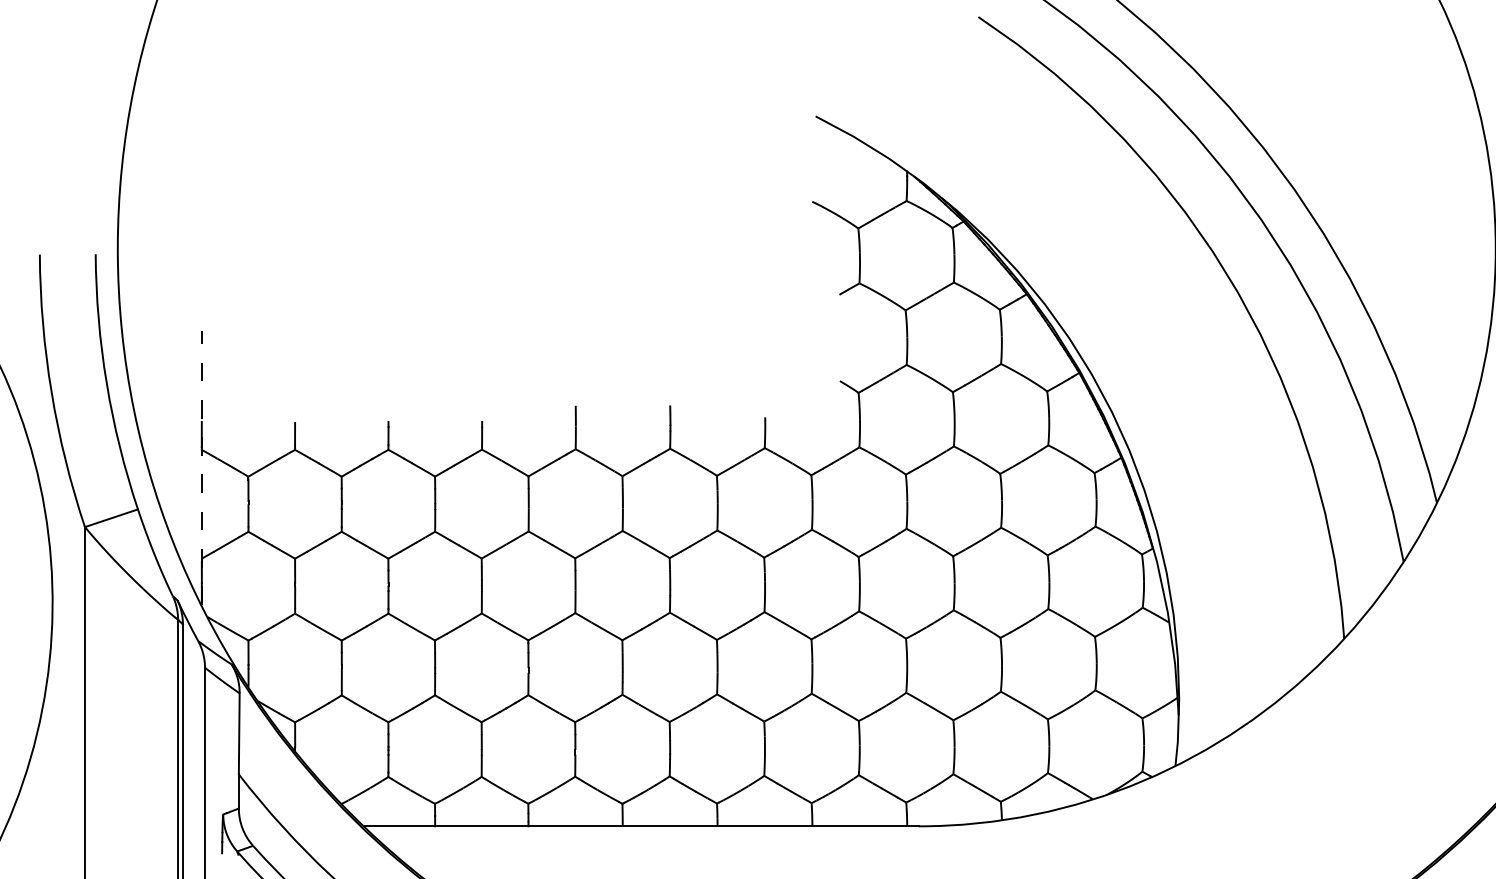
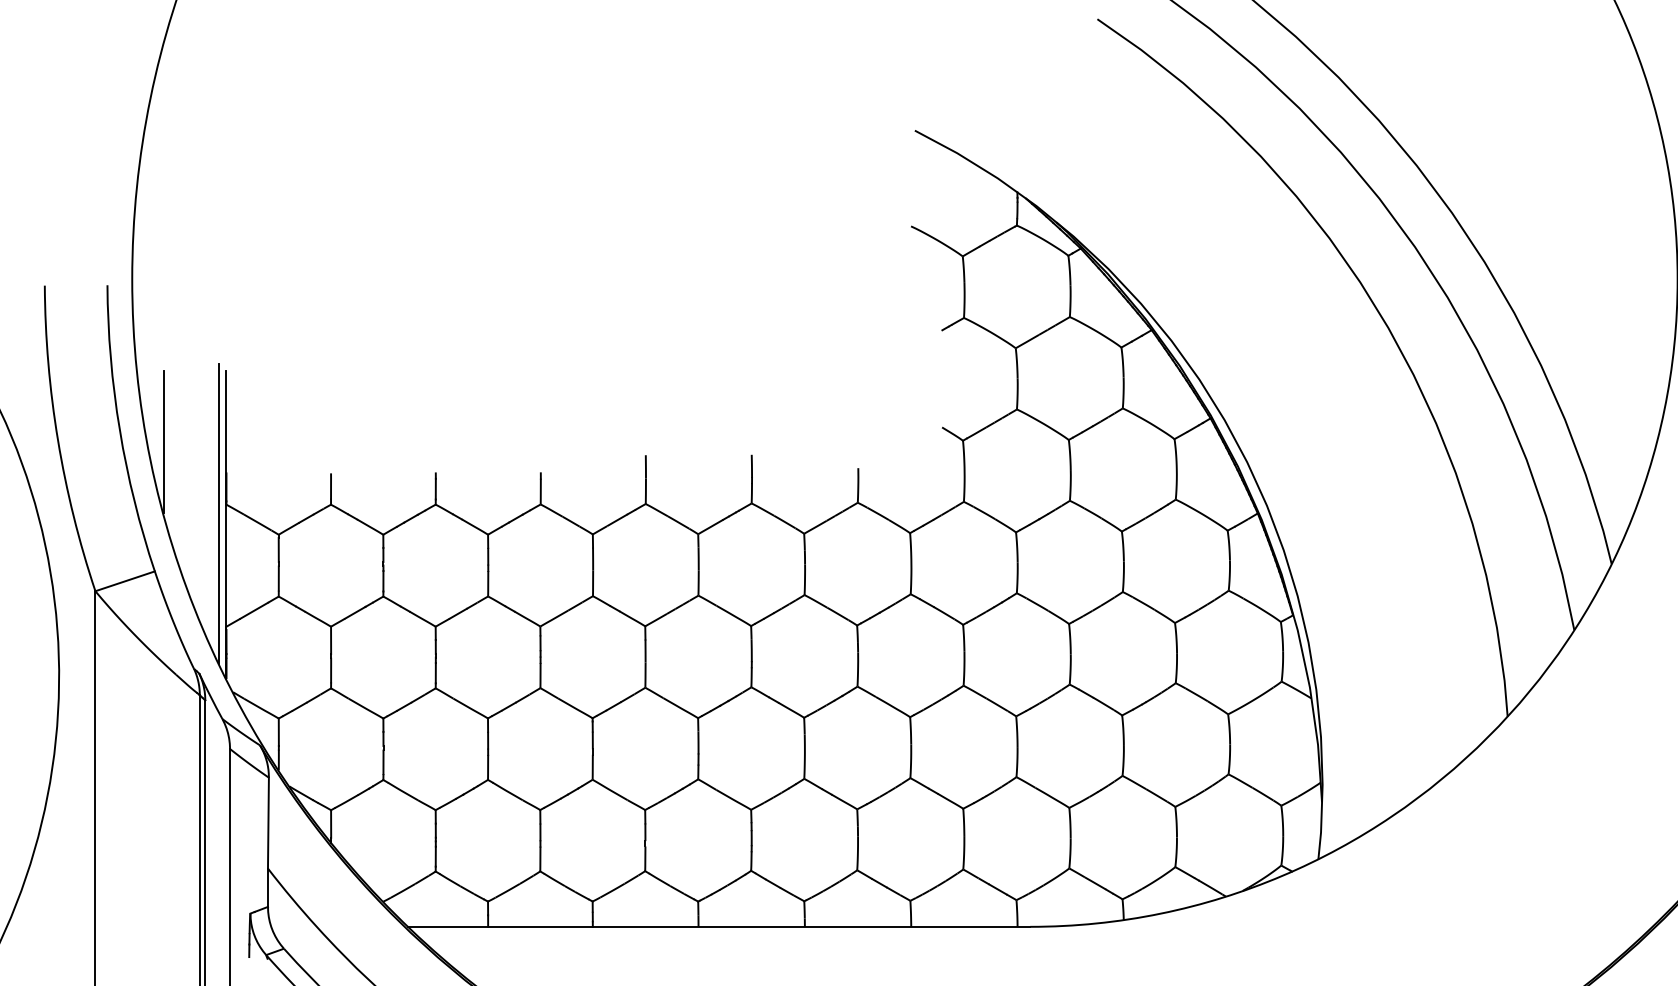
line: (145, 393) -> (163, 441), added
line: (195, 458) -> (219, 514), added
line: (201, 467) -> (226, 524), dashed -> solid

